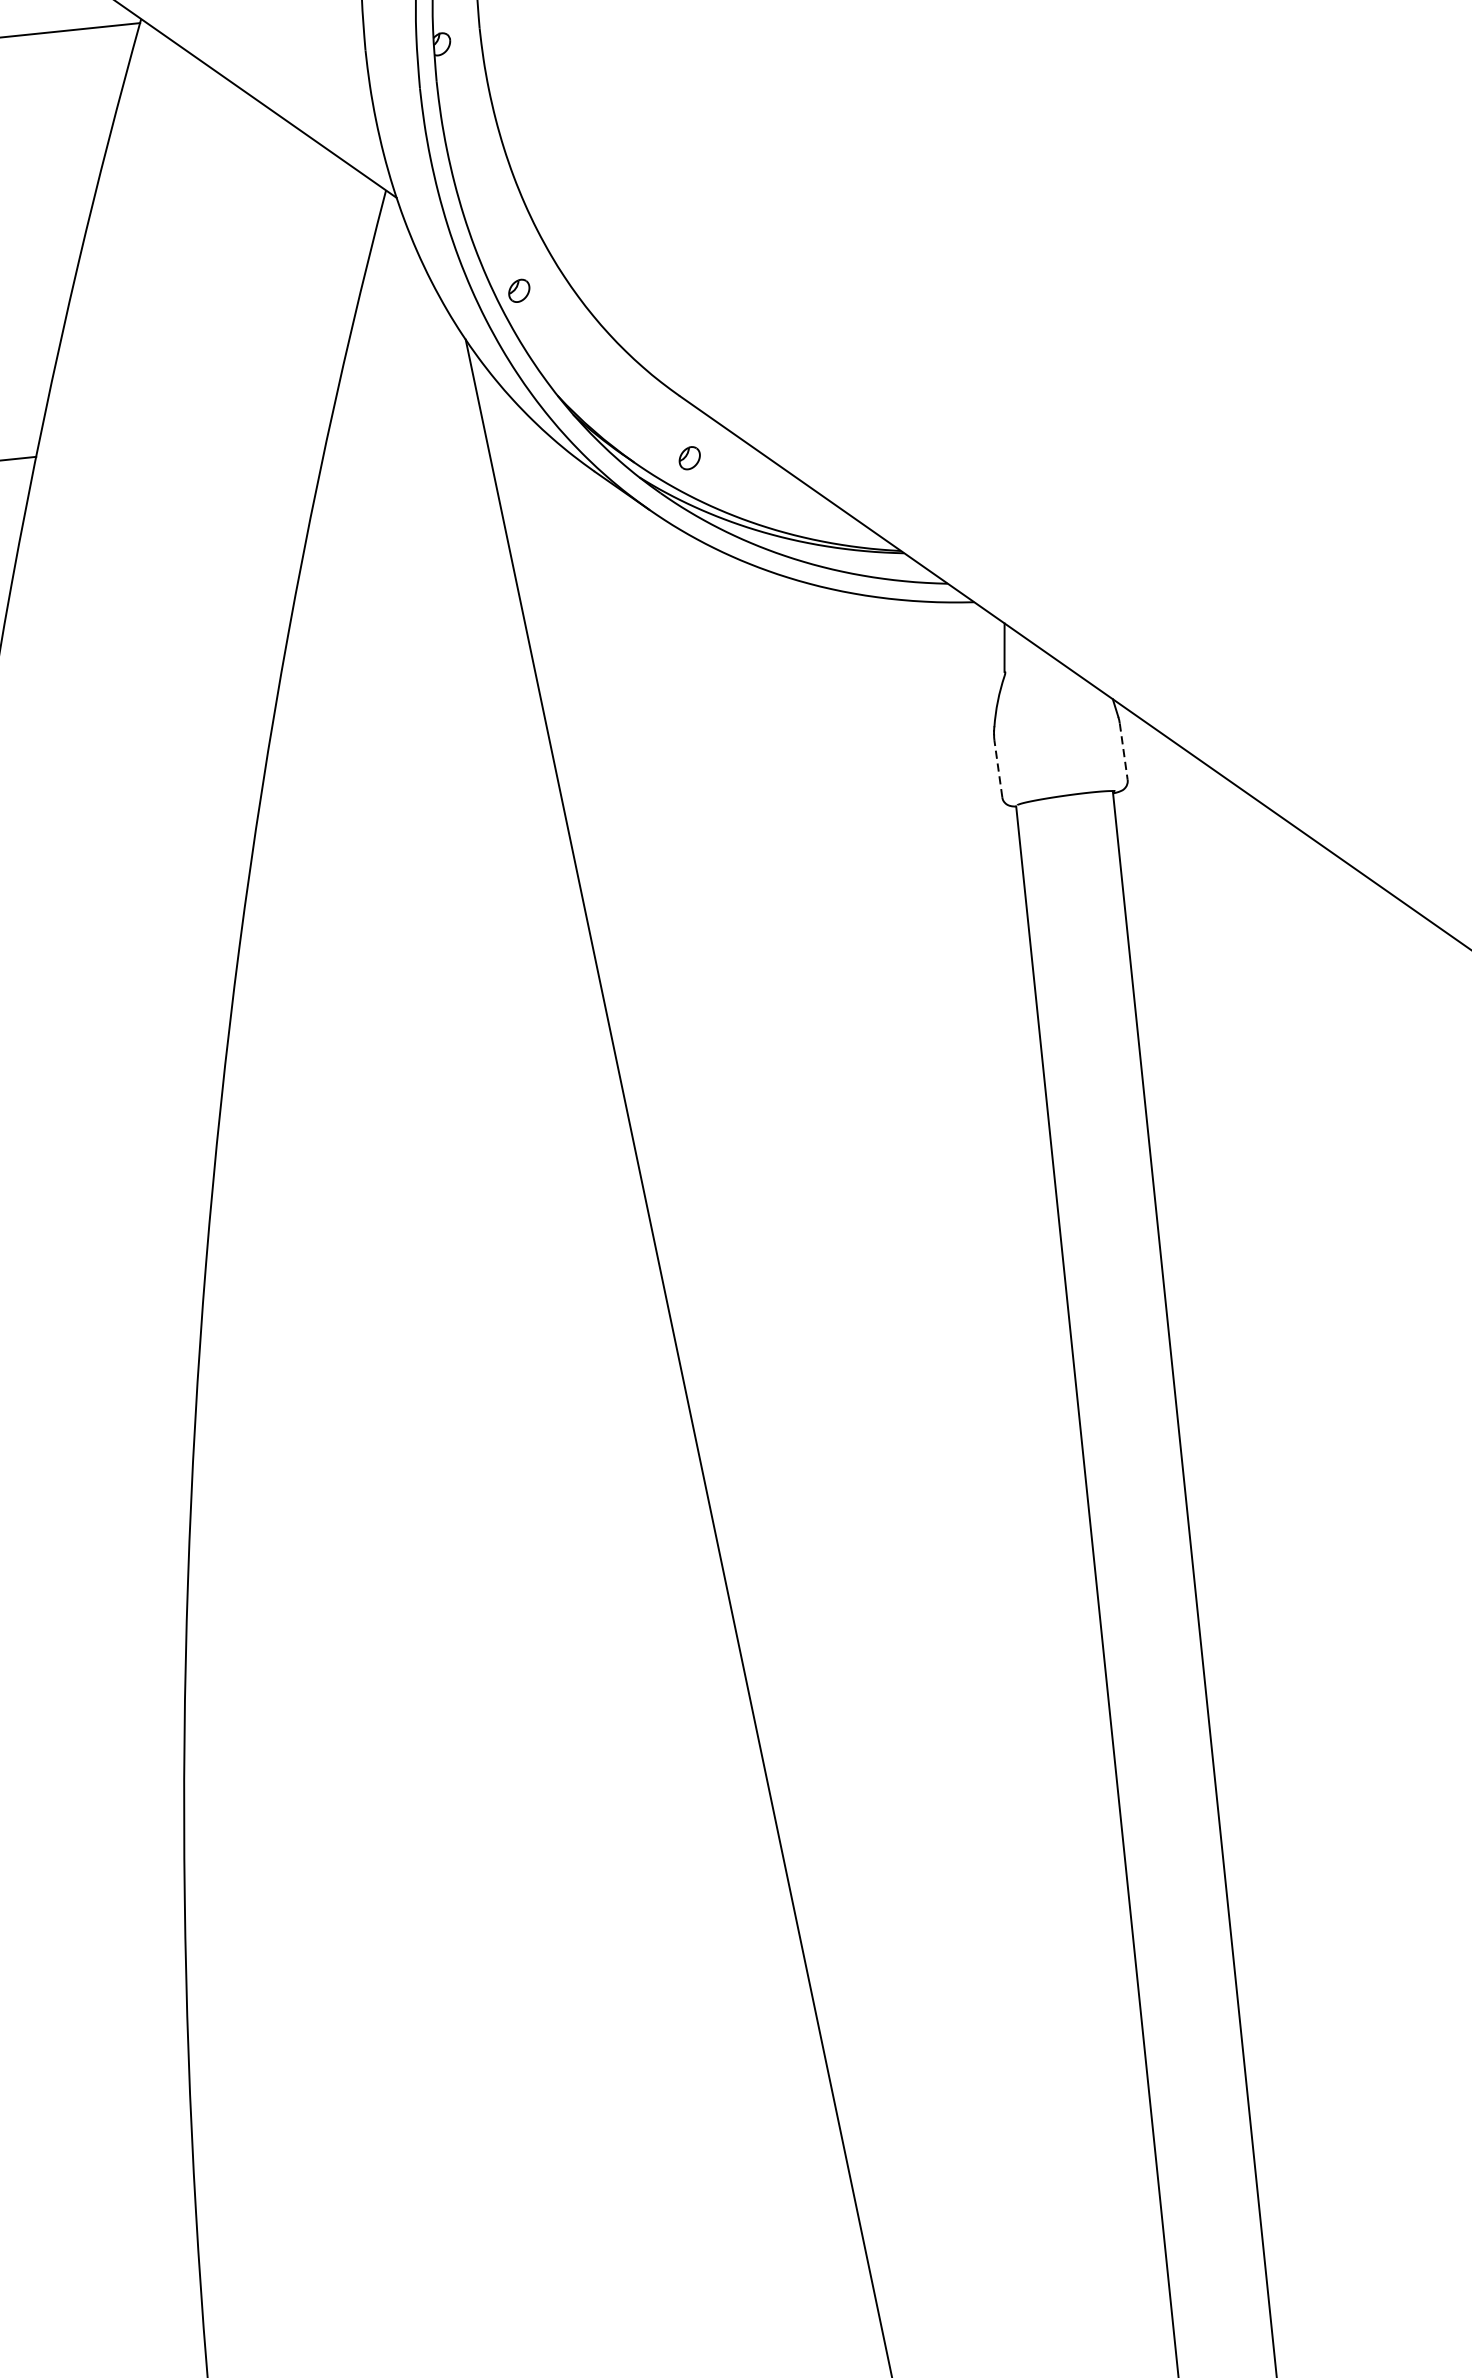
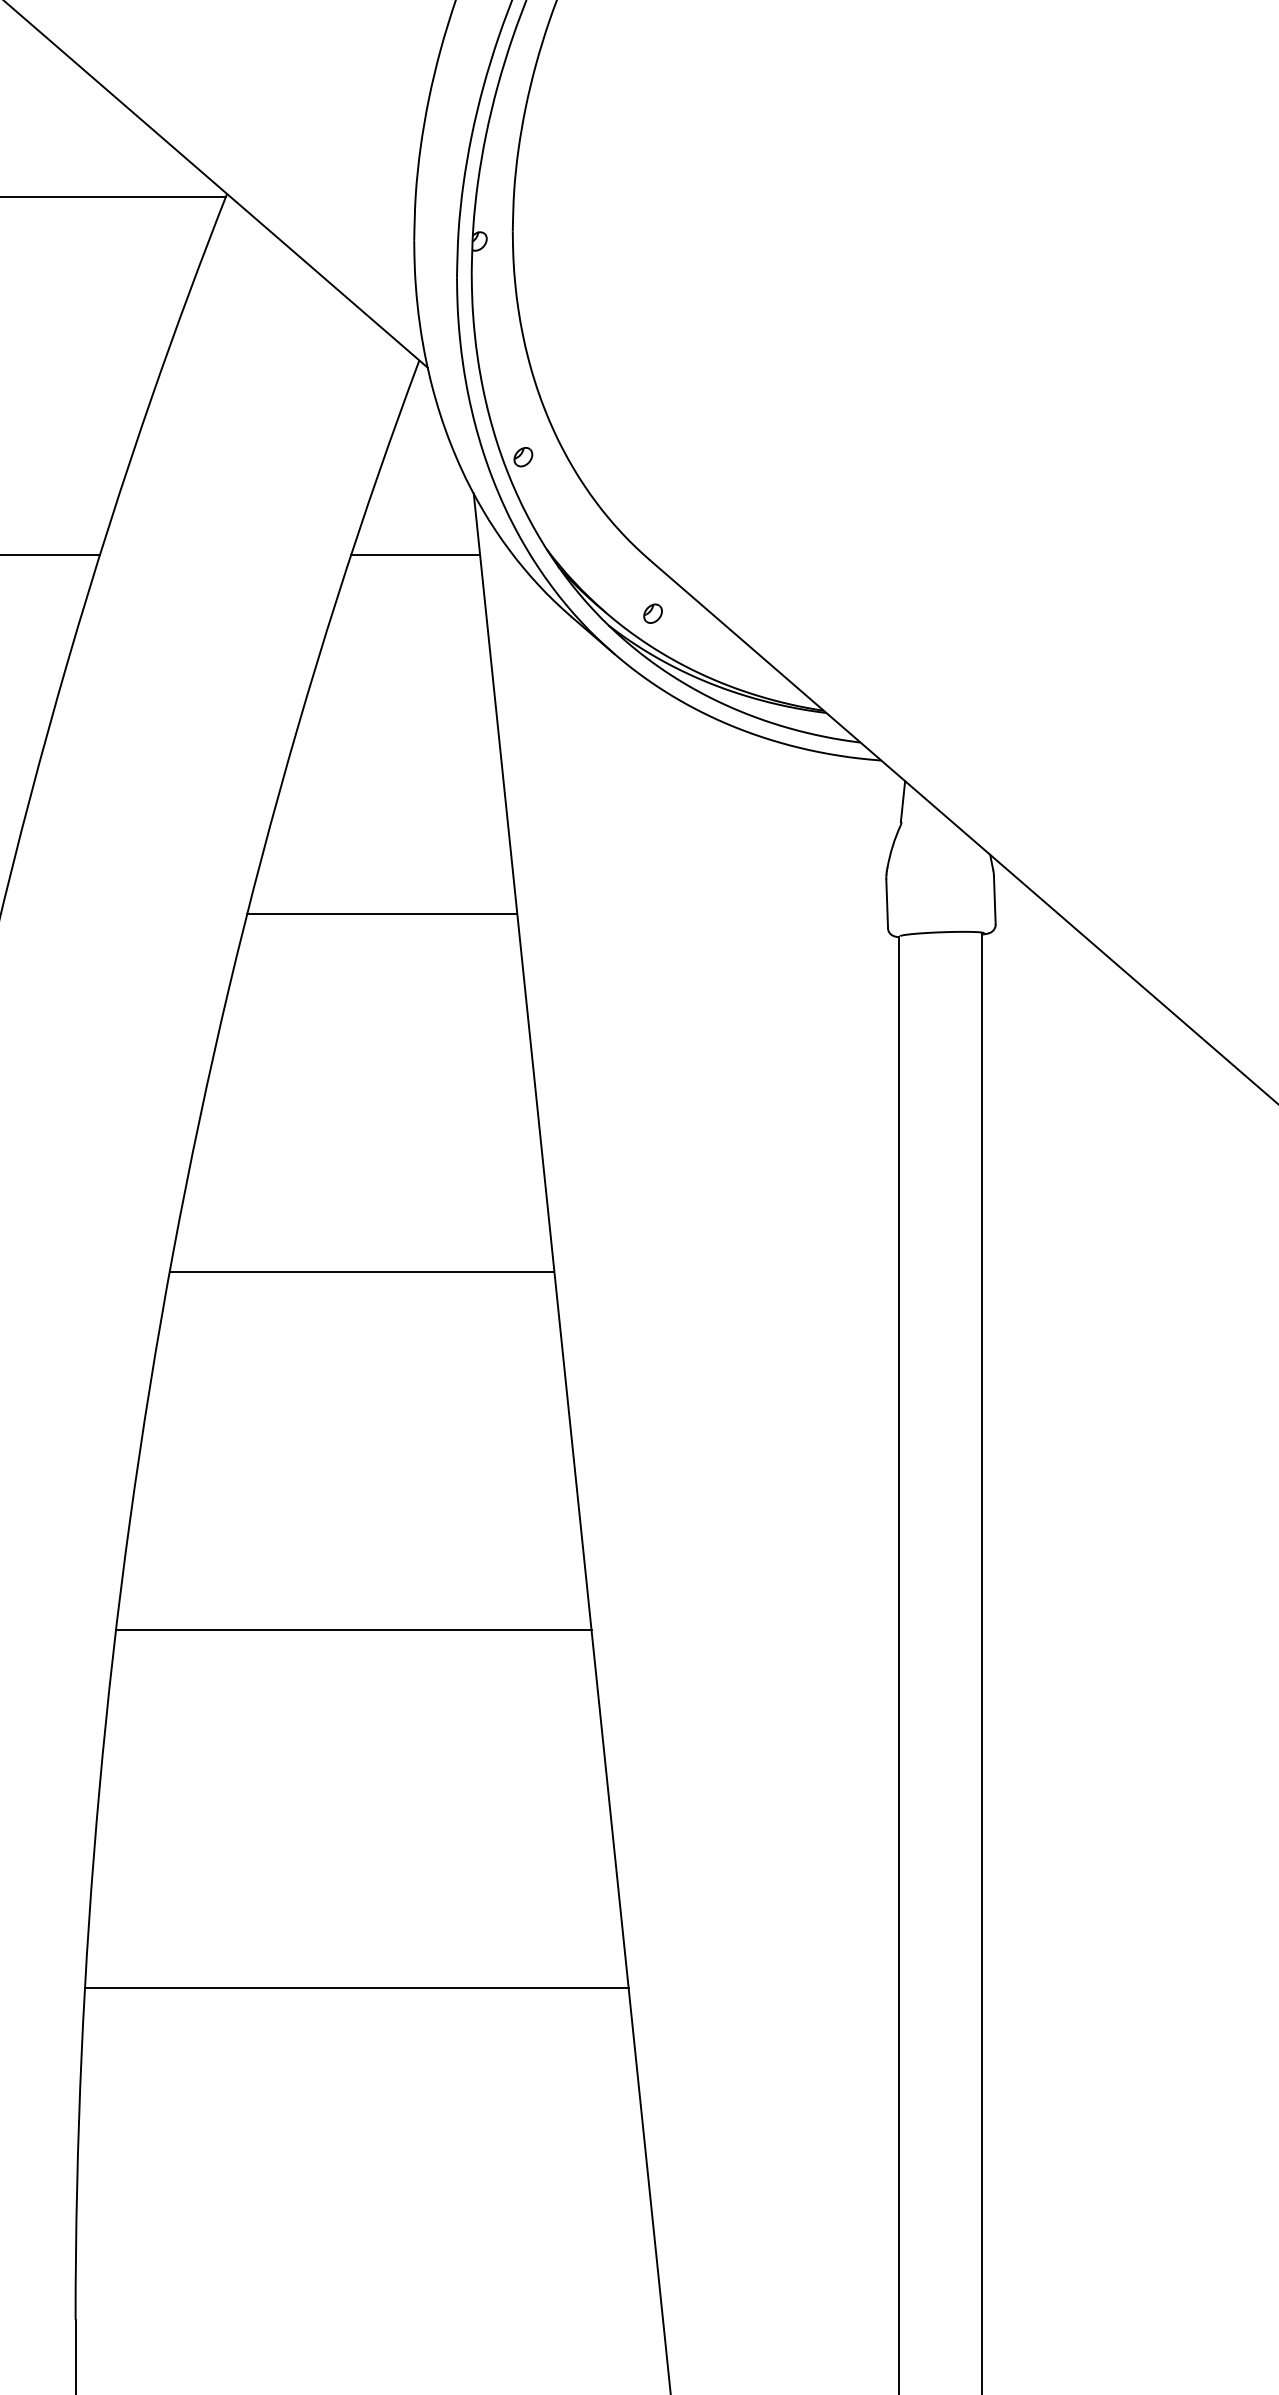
line: (405, 418) -> (415, 555), added
line: (1123, 752) -> (994, 900), dashed -> solid
line: (998, 768) -> (887, 903), dashed -> solid
line: (409, 841) -> (382, 913), added
line: (428, 1262) -> (361, 1271), added
line: (462, 1681) -> (353, 1629), added
line: (509, 2100) -> (356, 1988), added

